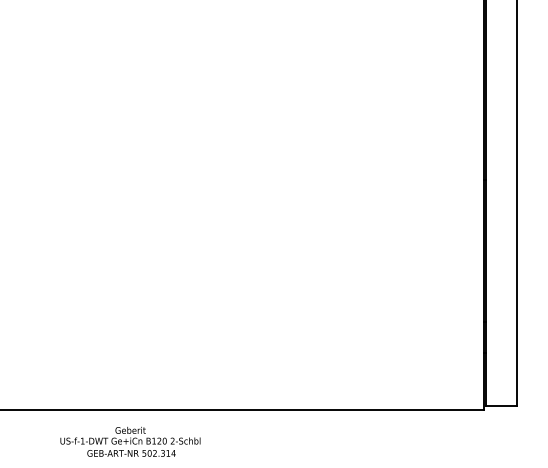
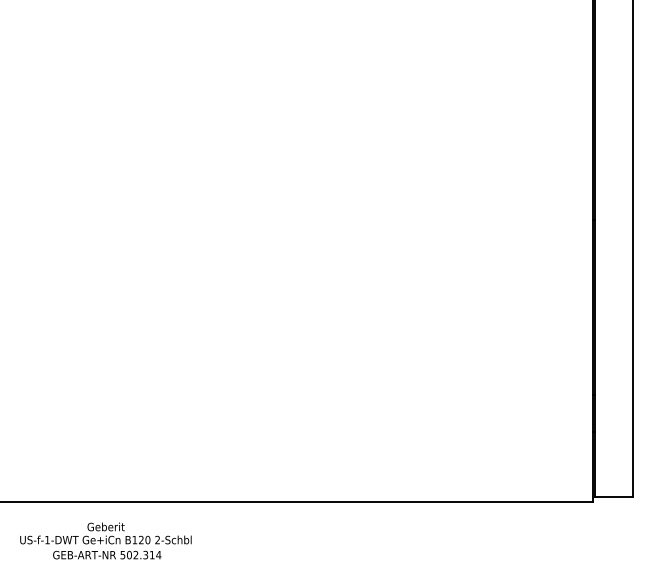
text: (130, 441) -> (105, 540), moved

